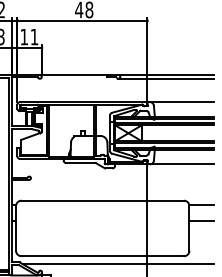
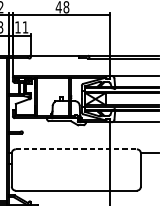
line: (103, 200) -> (76, 149), solid -> dashed
line: (201, 220) -> (149, 164), removed
line: (118, 264) -> (88, 196), removed

